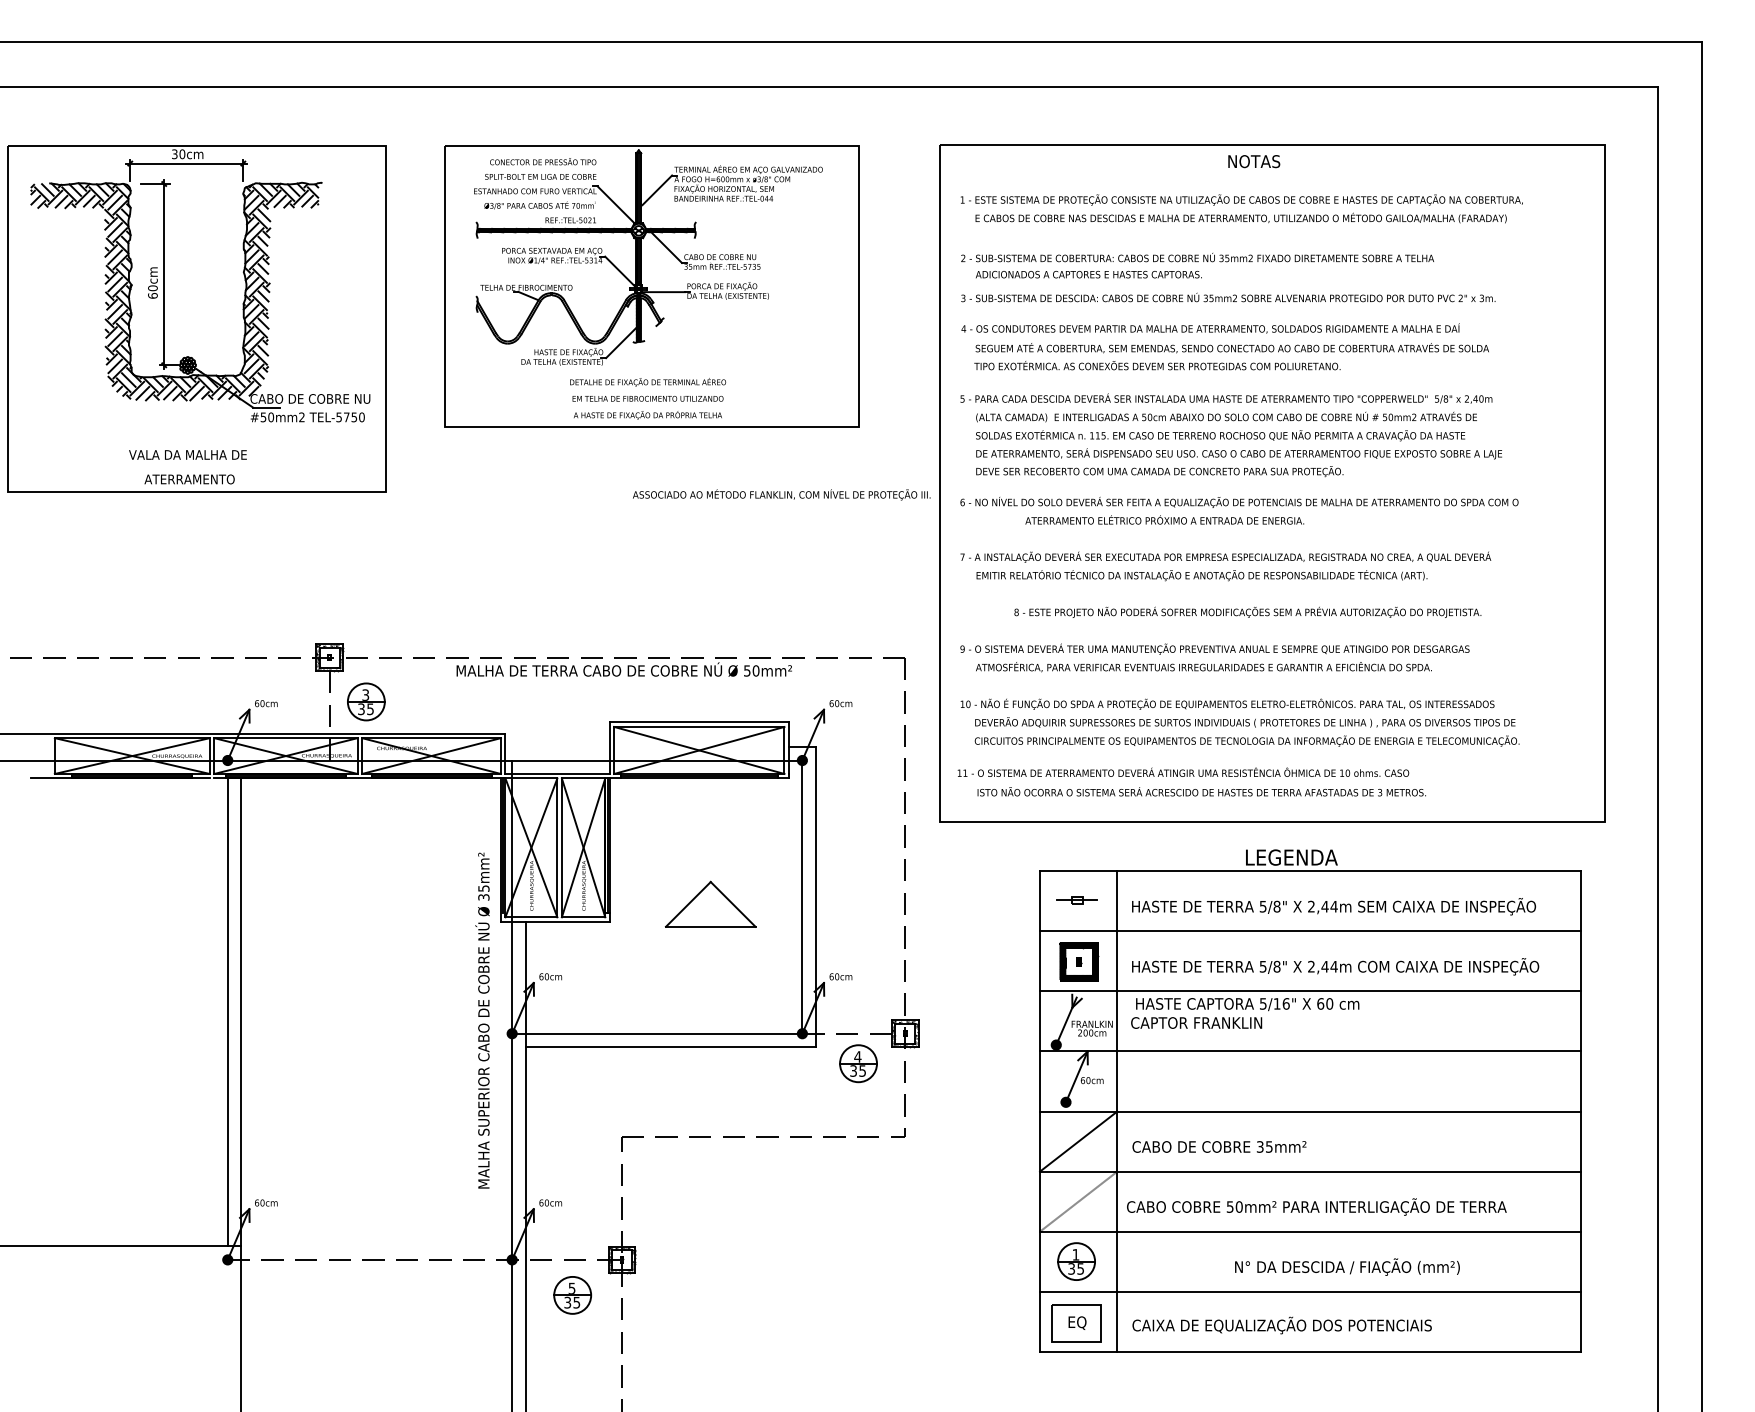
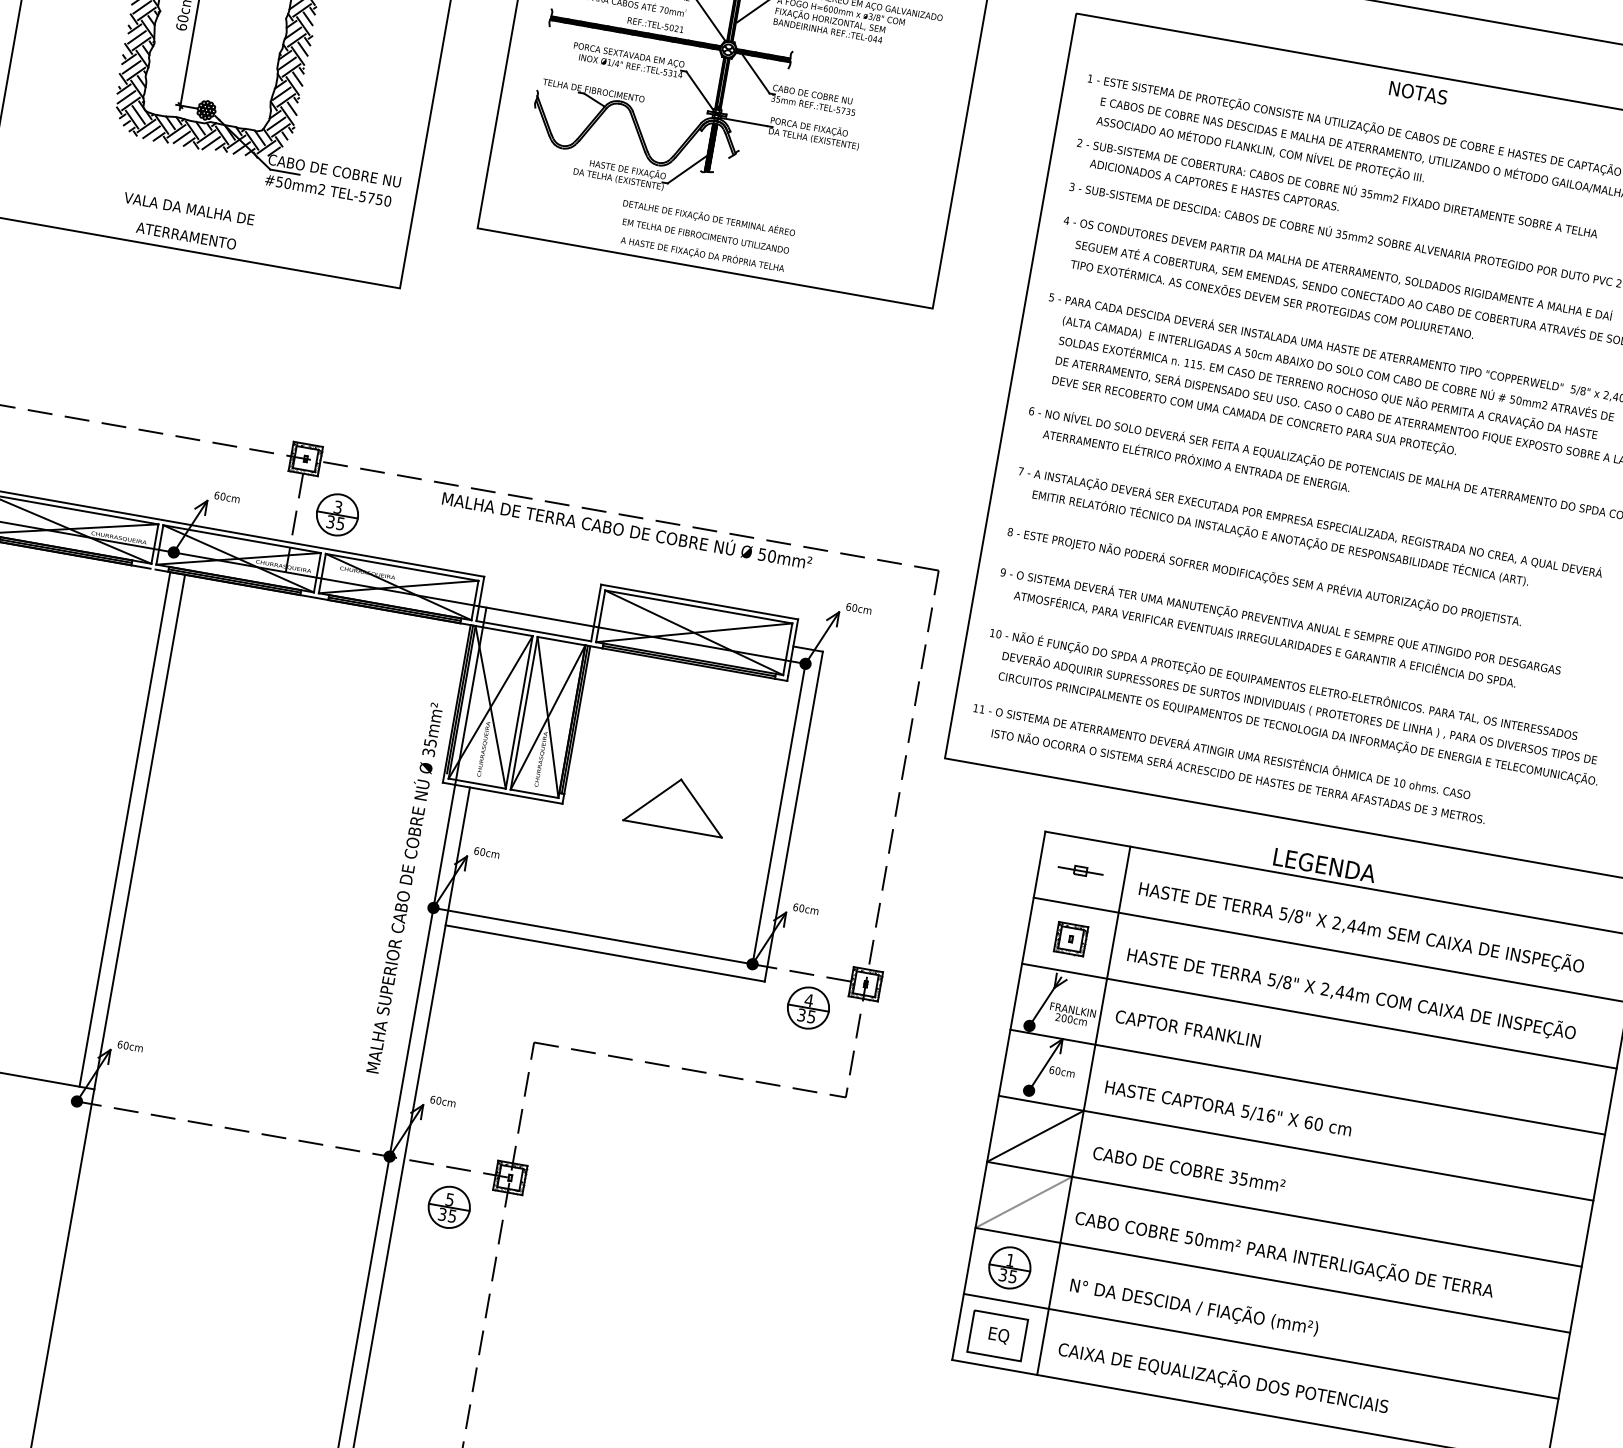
text: (781, 494) -> (1260, 148), moved
text: (1164, 519) -> (1196, 459), moved
text: (1247, 611) -> (1264, 575), moved
part: (1079, 962) -> (1071, 939), size x0.71
text: (1247, 1004) -> (1228, 1109), moved
text: (1347, 1266) -> (1194, 1306), moved

